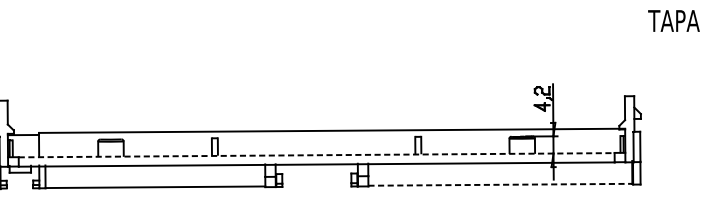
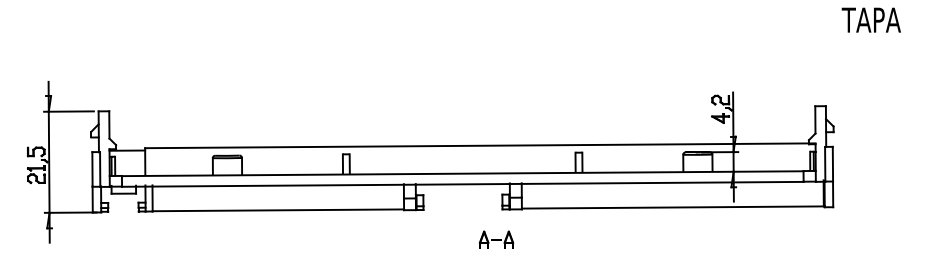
line: (316, 155) -> (462, 173), dashed -> solid
line: (500, 184) -> (672, 207), dashed -> solid

